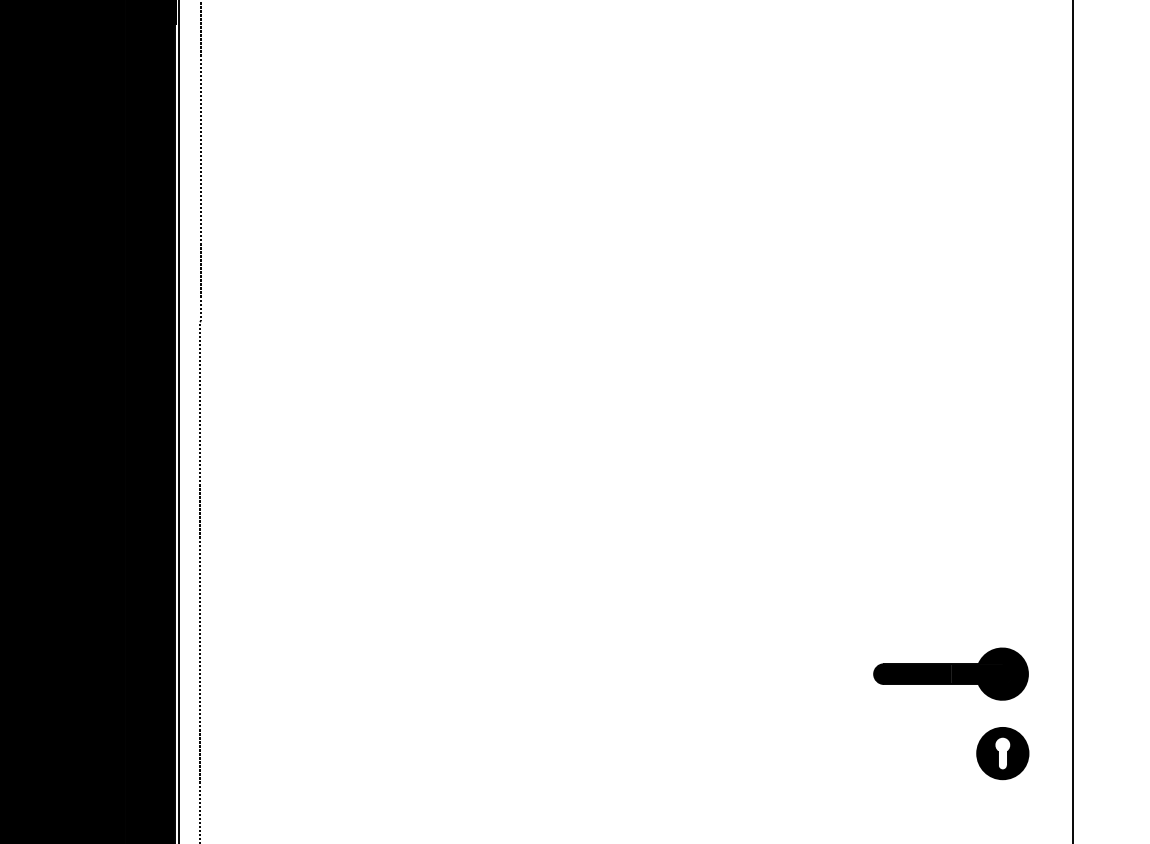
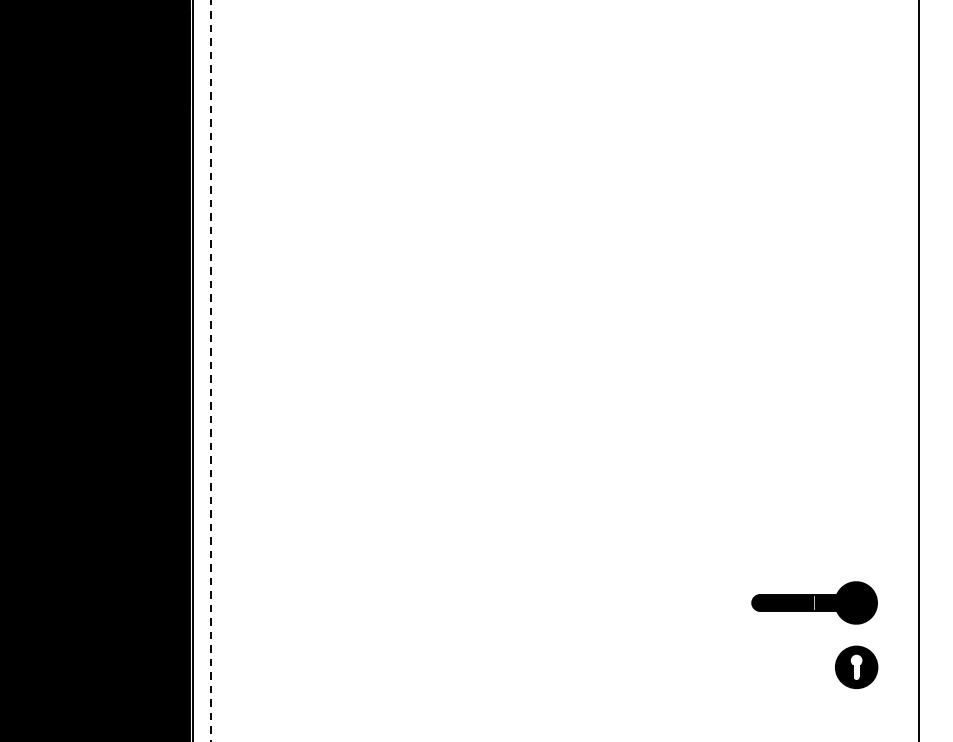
part: (950, 684) -> (814, 611), moved

